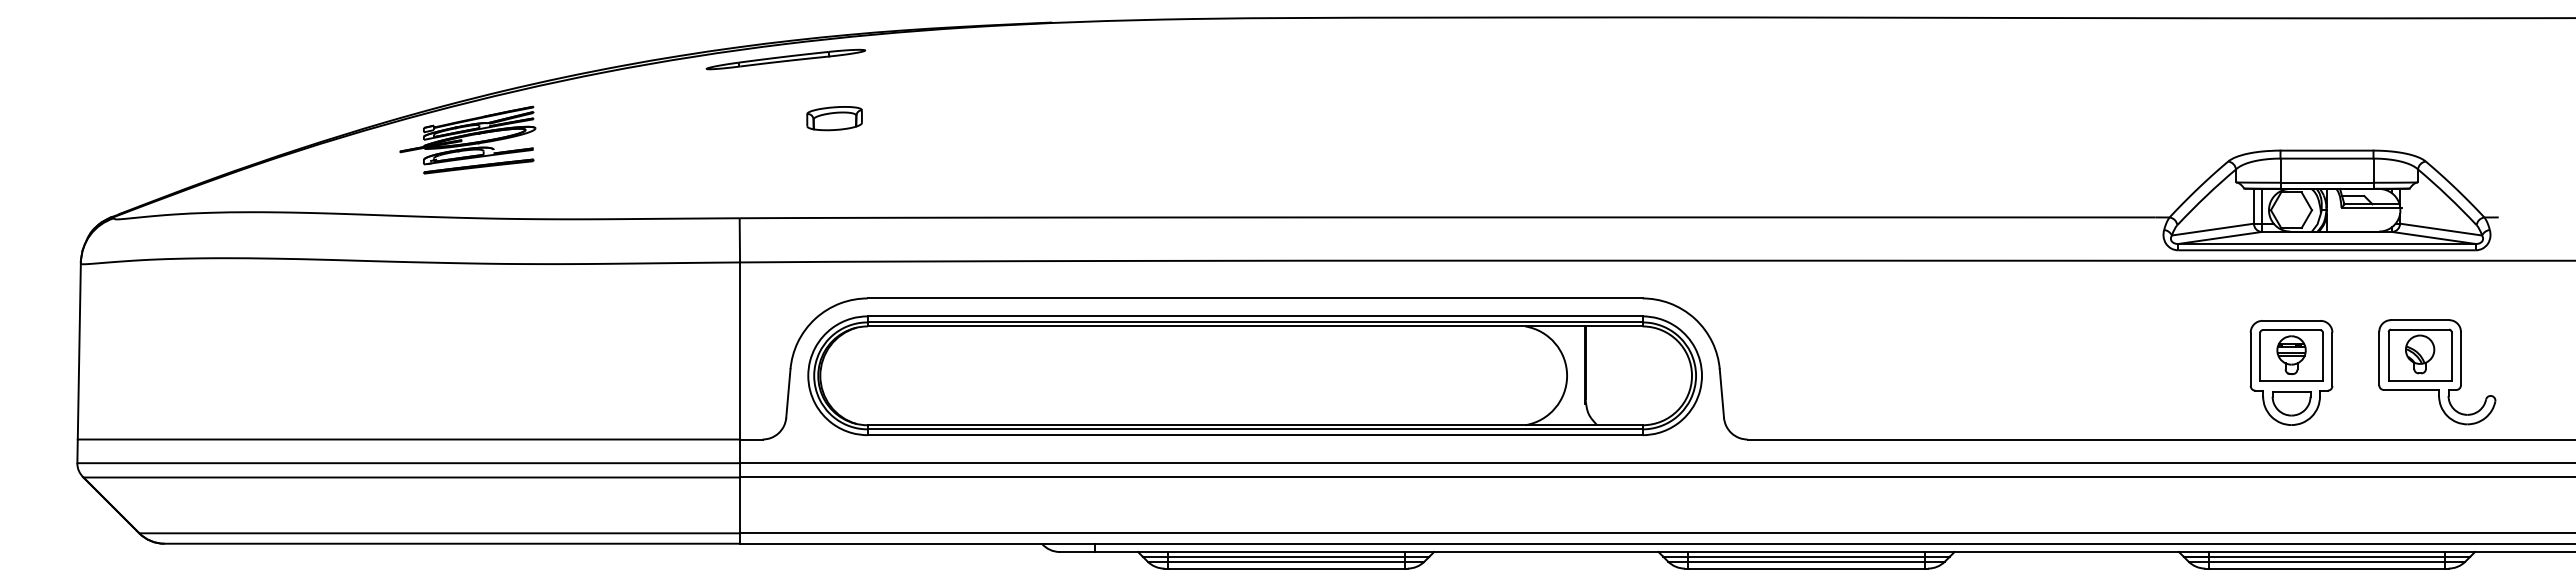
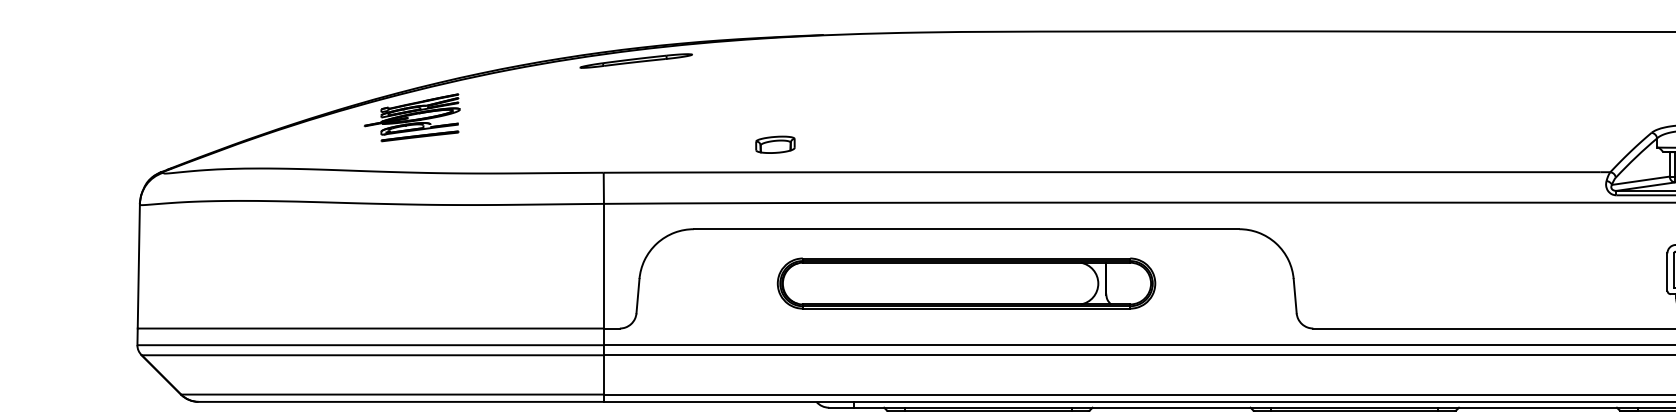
part: (834, 118) -> (775, 144), moved
part: (1254, 375) -> (966, 283), size x0.6

